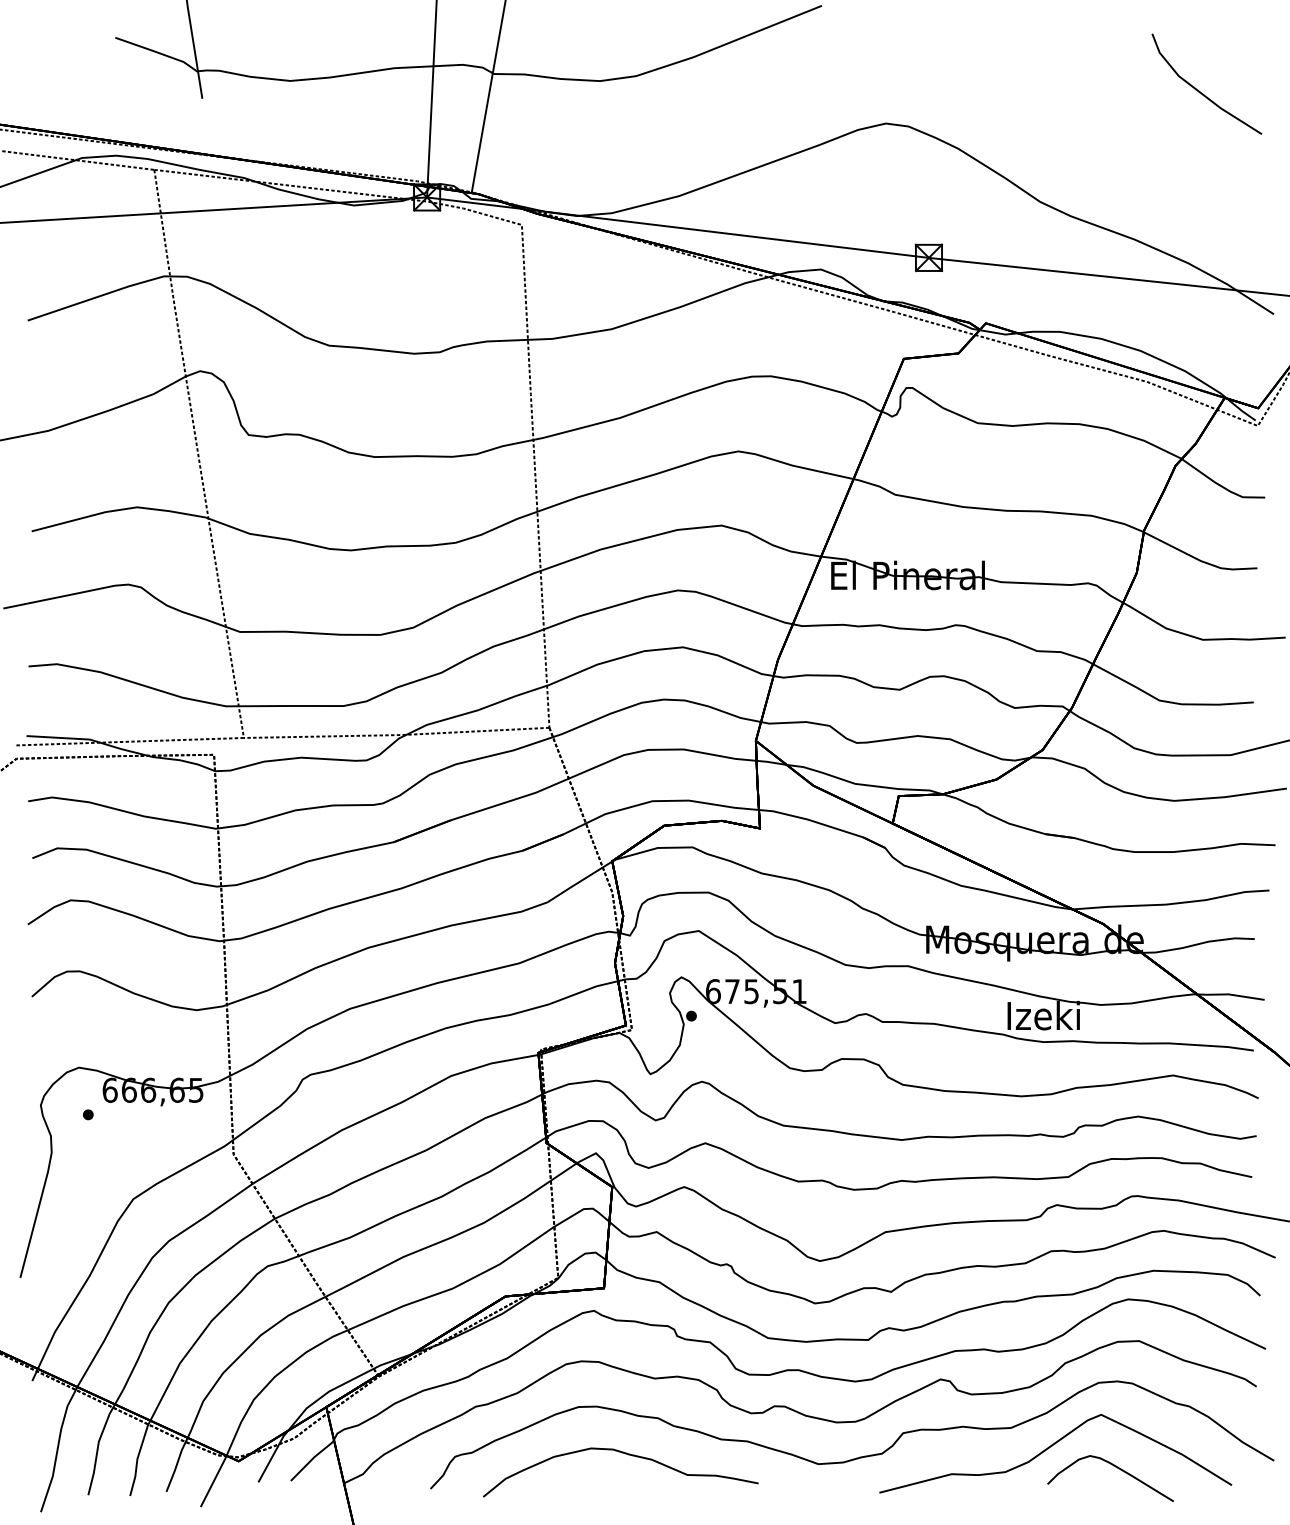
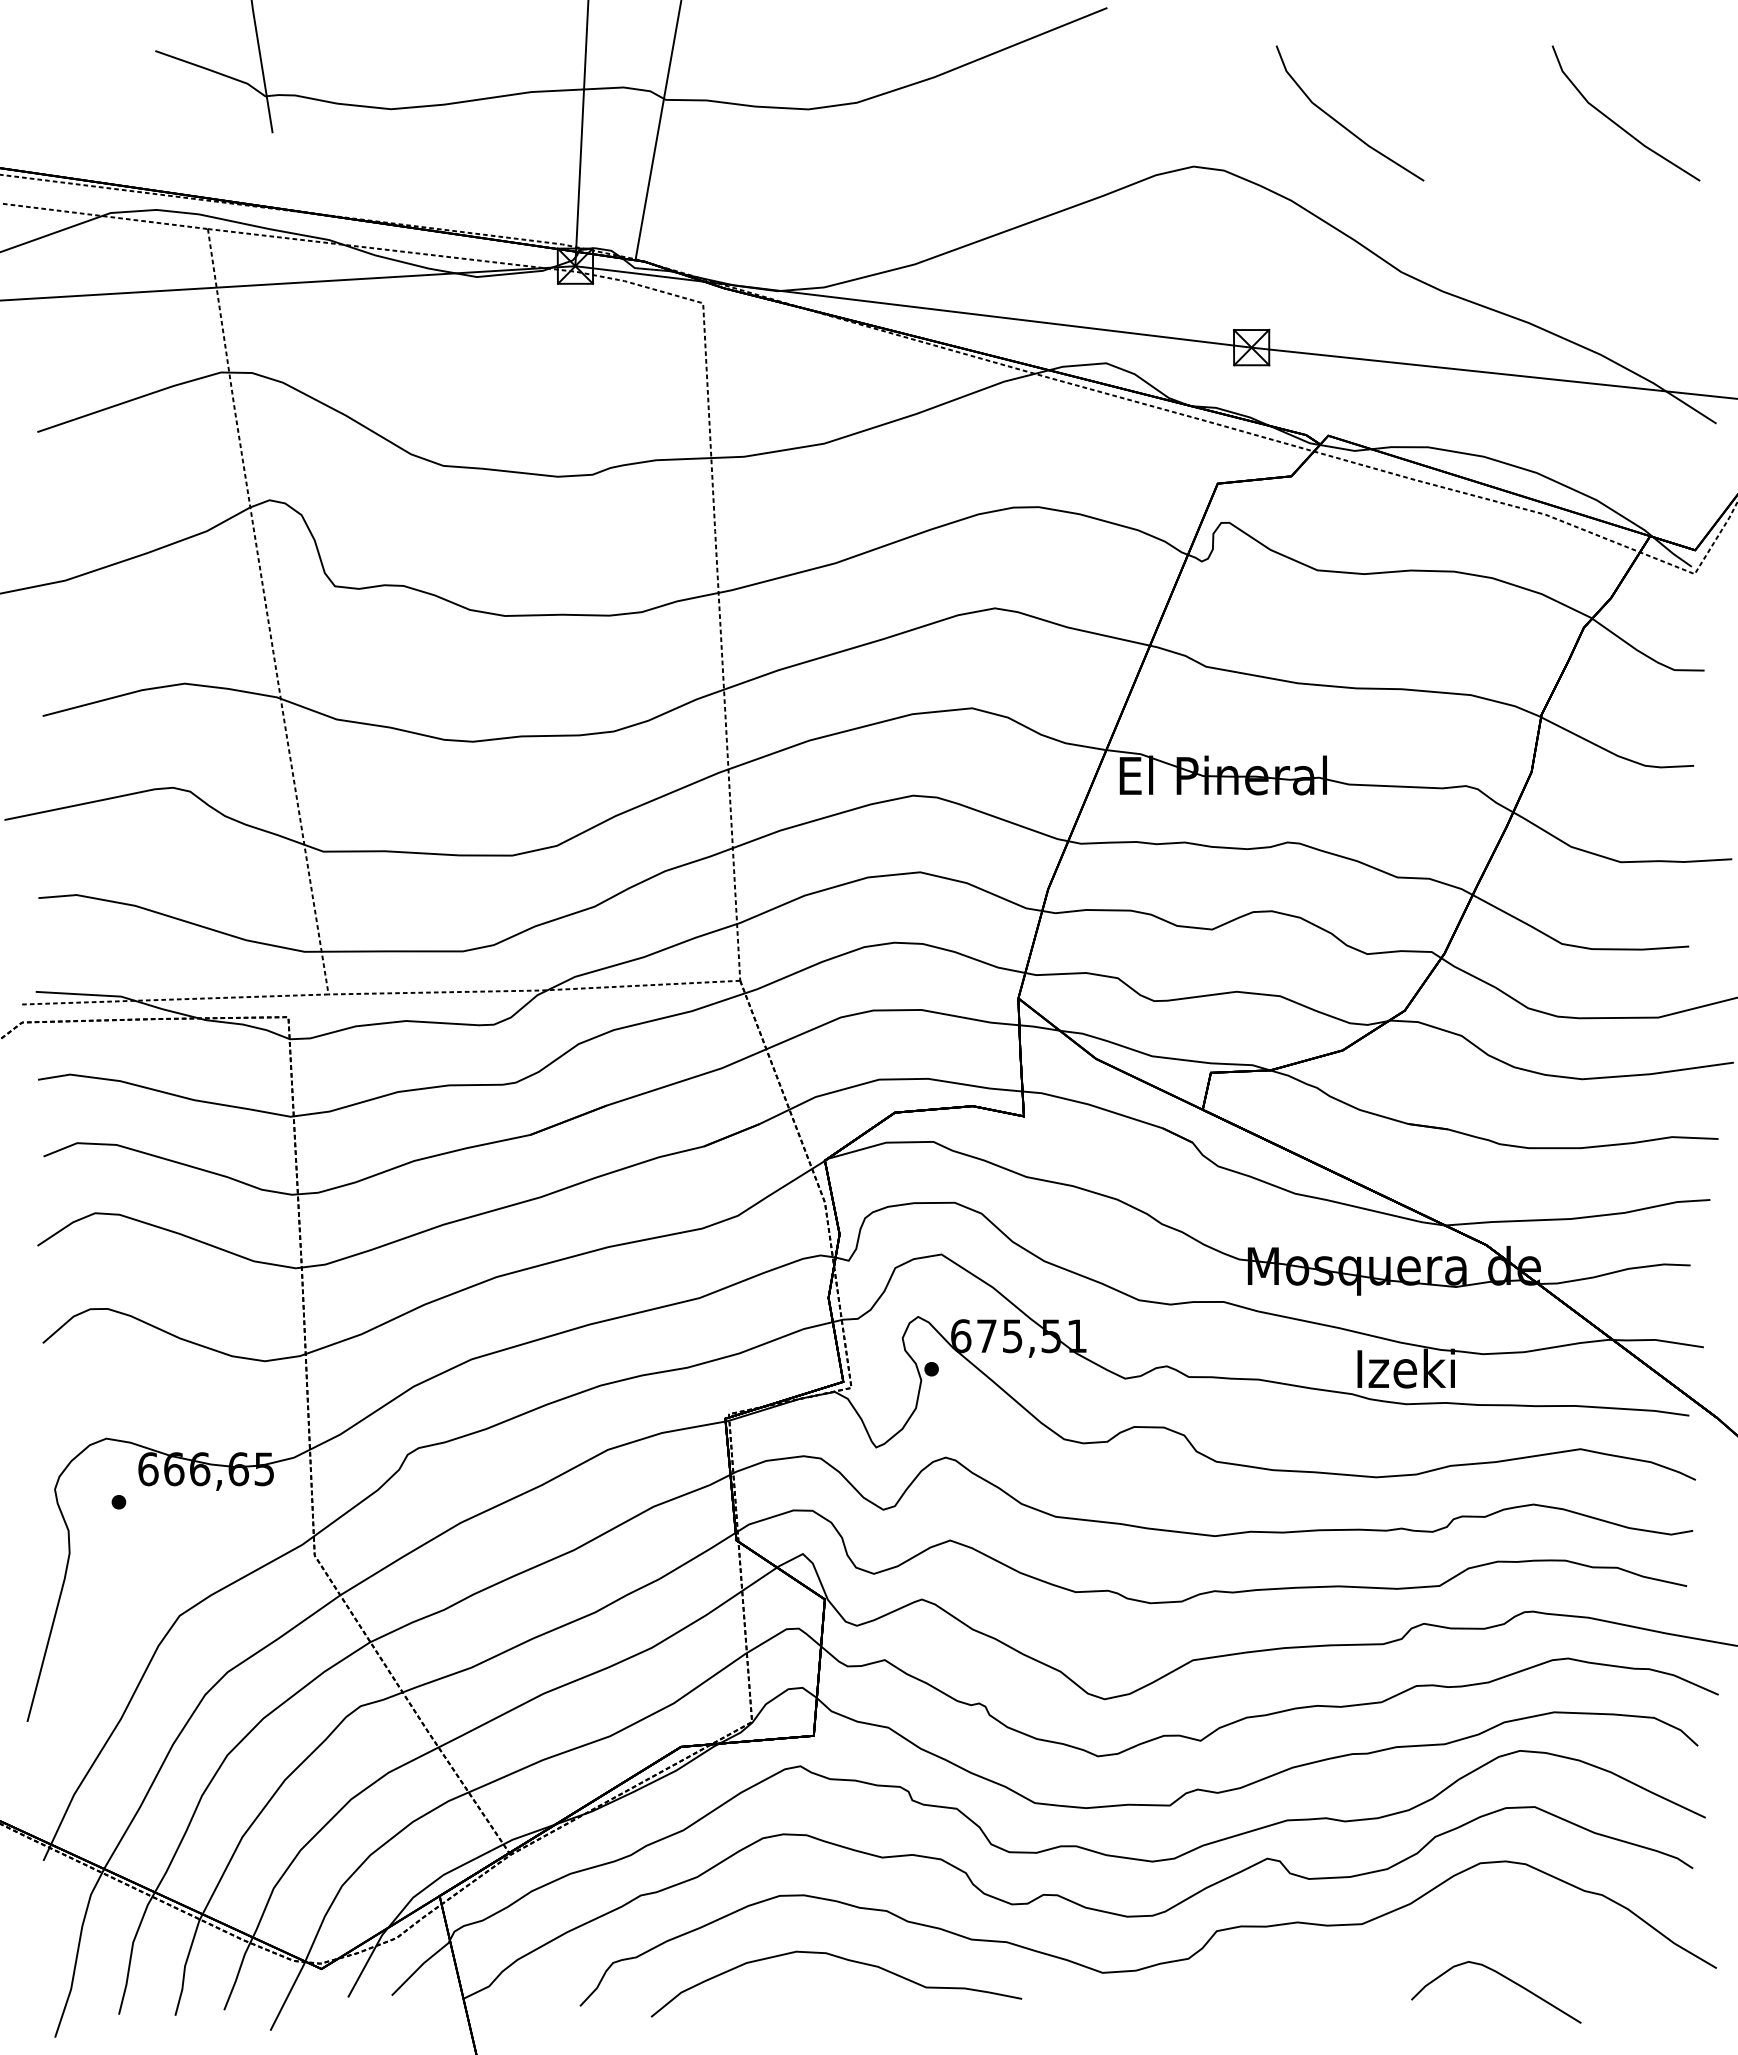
line: (995, 91) -> (1341, 123), added
curve: (1050, 1447) -> (1415, 1950), removed

